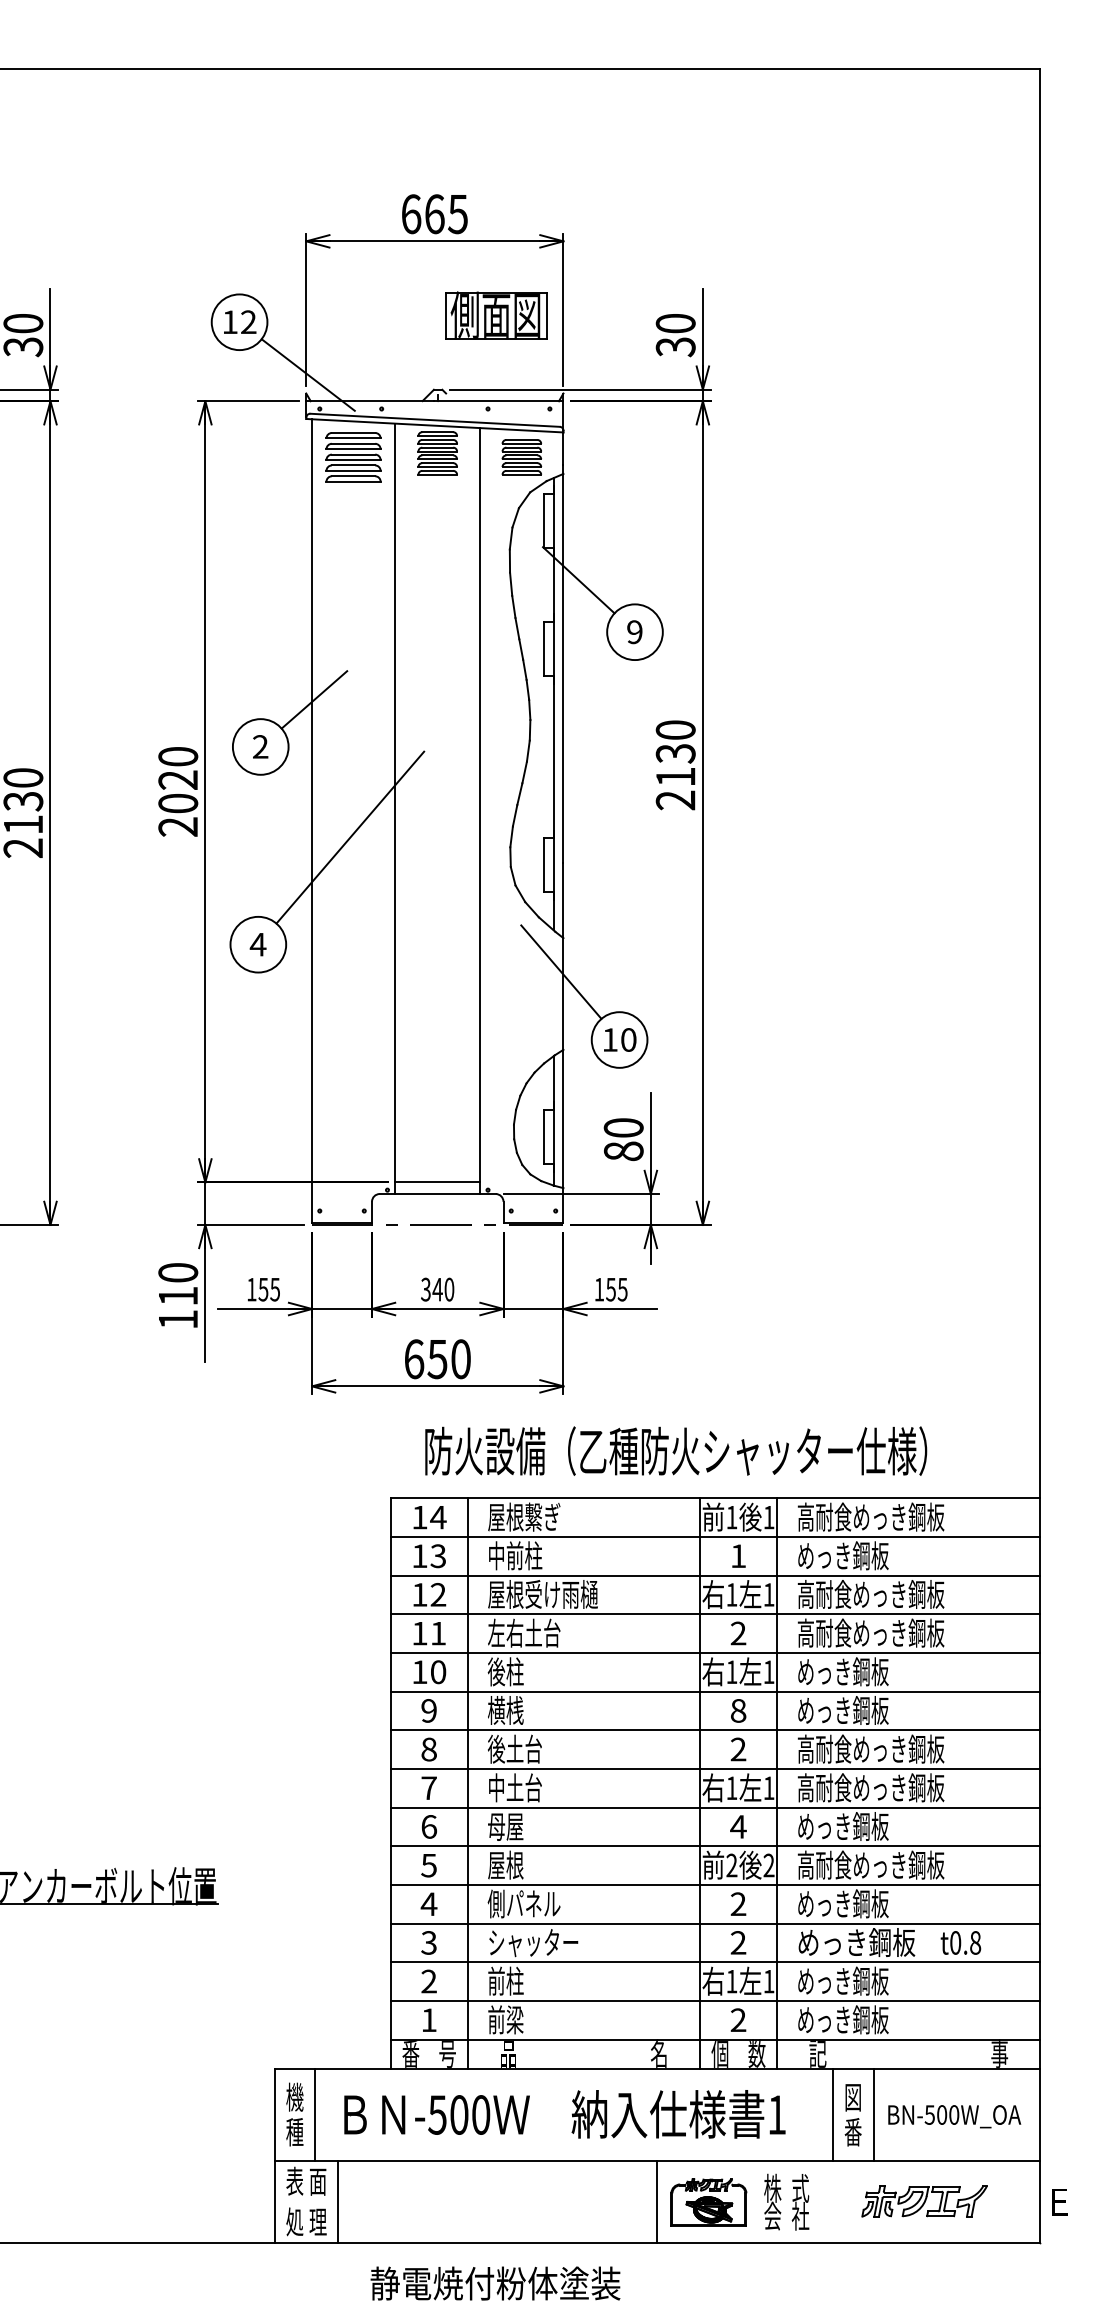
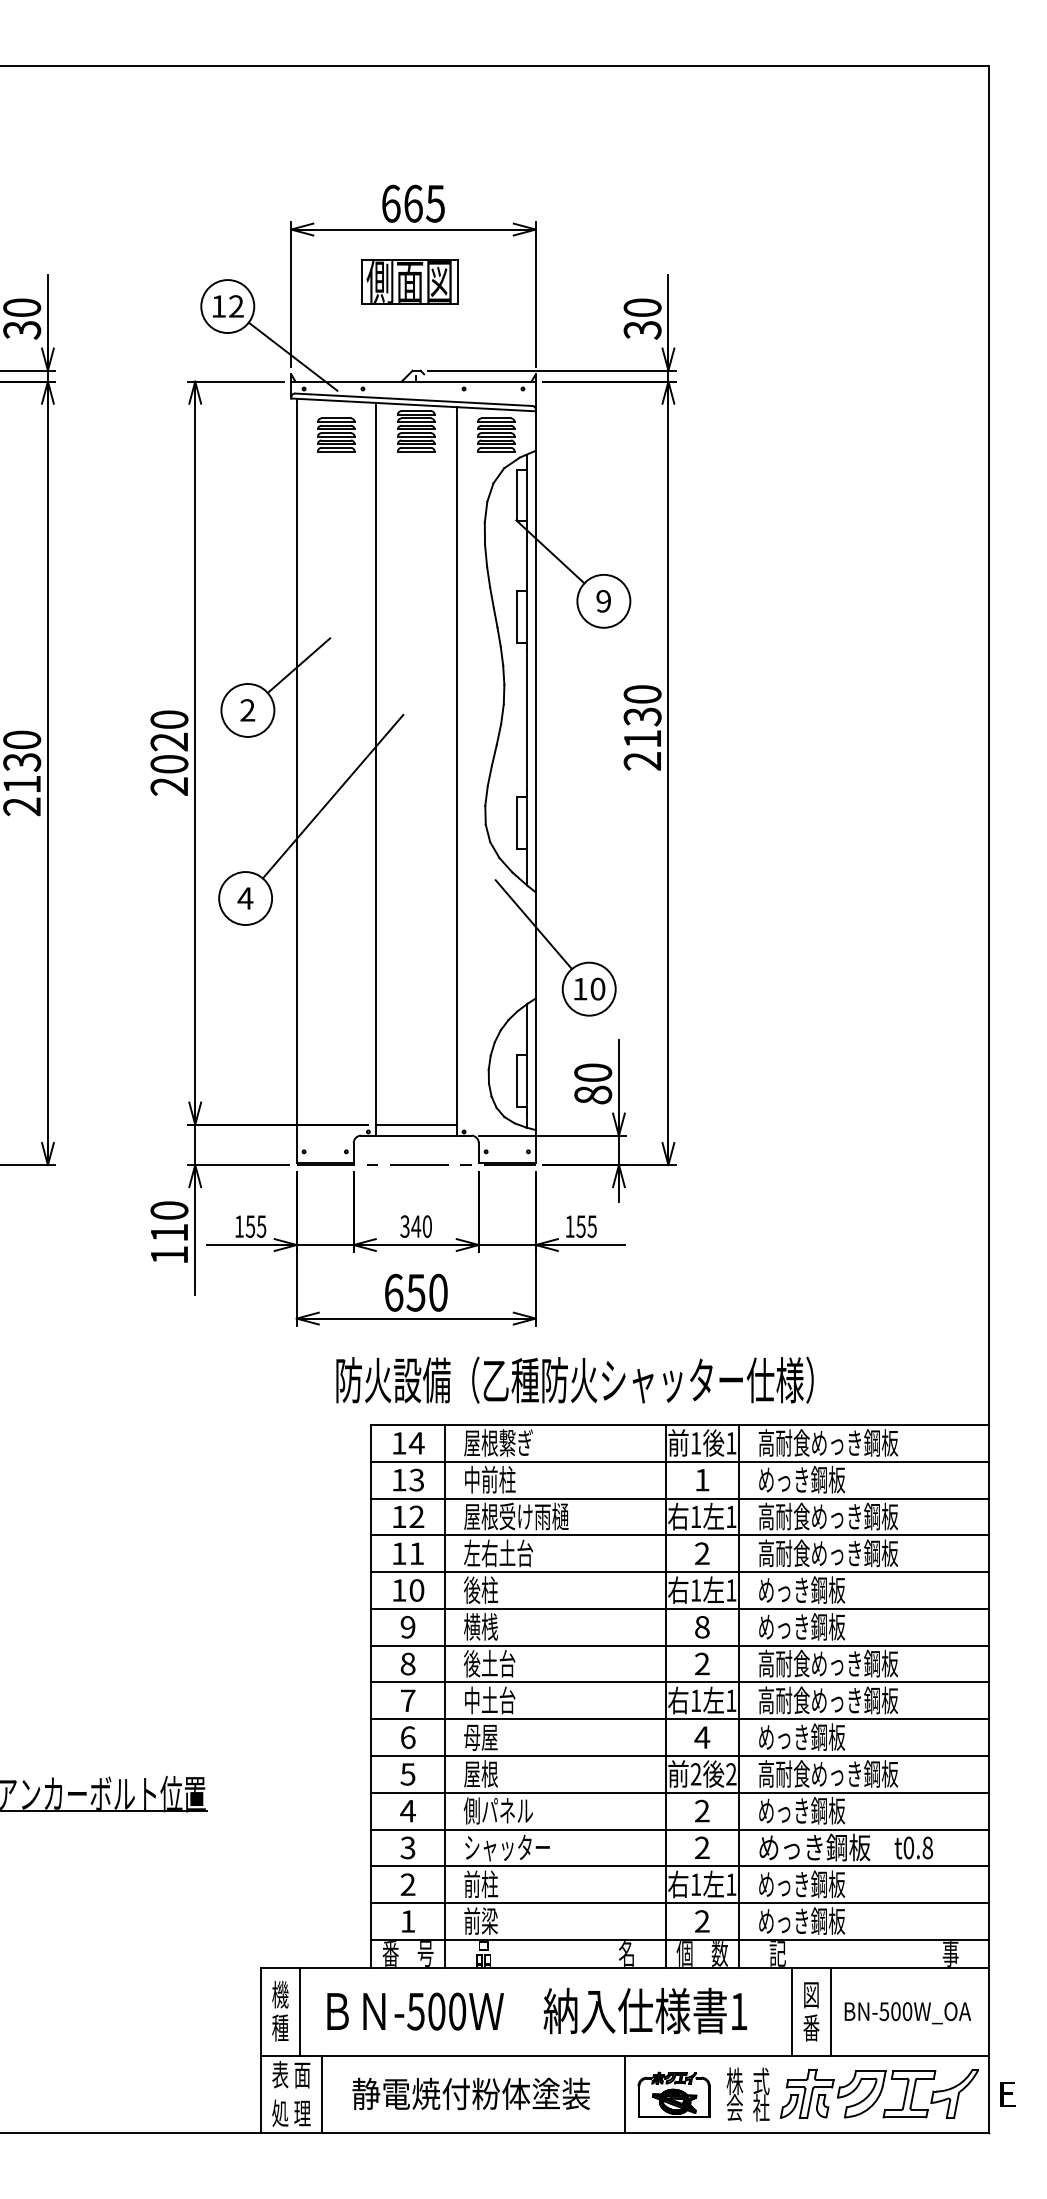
part: (495, 314) -> (409, 281), moved
part: (353, 456) -> (336, 434), size x0.71
text: (675, 1450) -> (574, 1379), moved
part: (923, 2201) -> (878, 2093), size x1.67
text: (494, 2283) -> (470, 2093), moved

